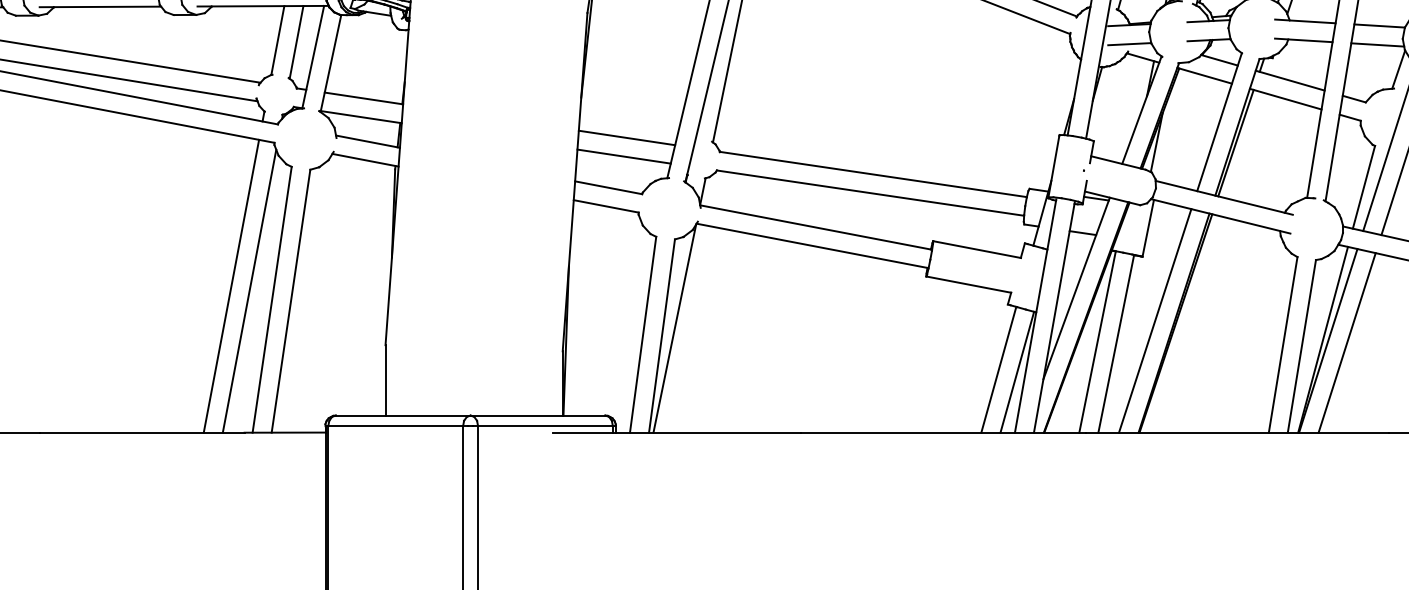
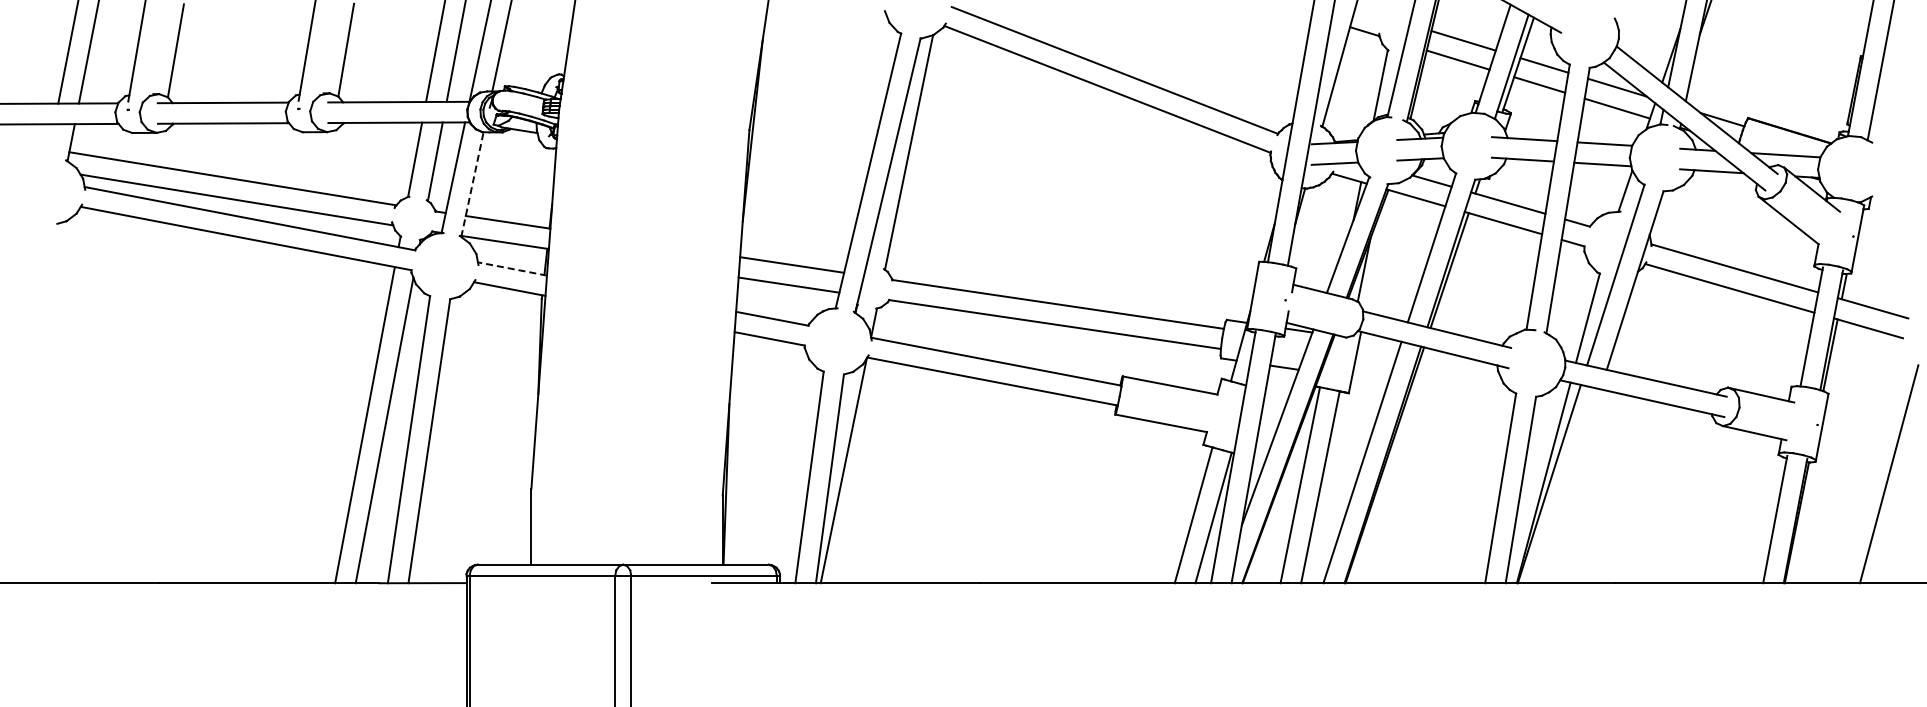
line: (330, 63) -> (472, 184), solid -> dashed
line: (367, 141) -> (511, 268), solid -> dashed
line: (1346, 343) -> (1569, 486), removed

